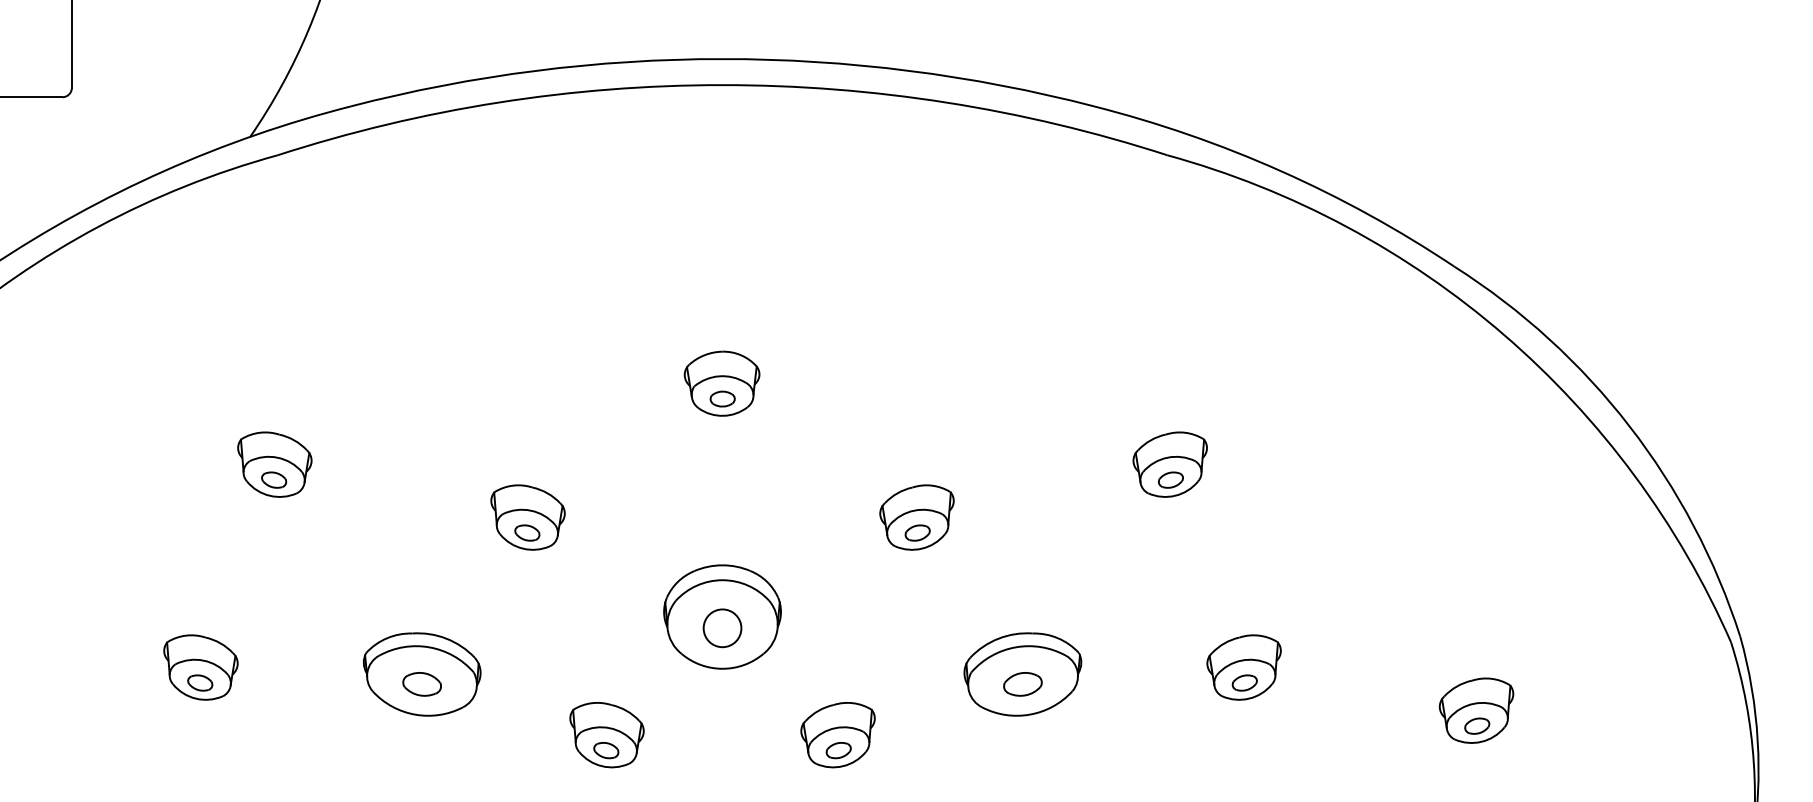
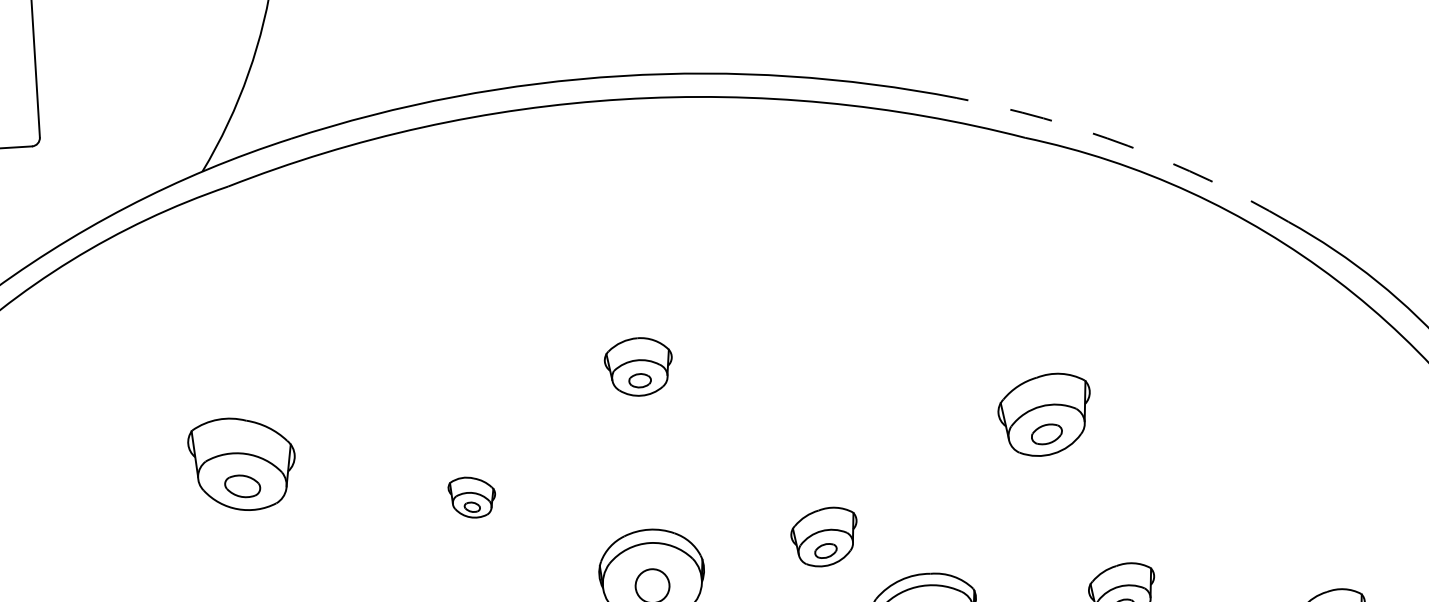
arc: (1281, 171) -> (1128, 146), solid -> dashed
part: (274, 464) -> (242, 463), size x1.6
part: (1169, 464) -> (1044, 414), size x1.4
part: (527, 517) -> (471, 497), size x0.7
part: (916, 517) -> (824, 537), moved

